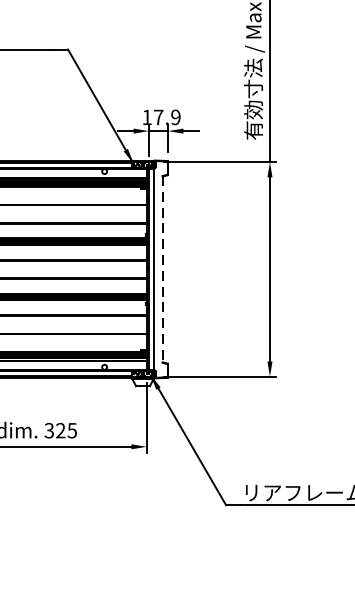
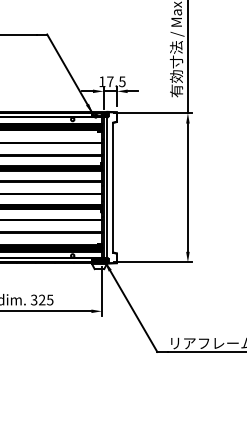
text: (176, 116) -> (122, 81), 17.9 -> 17.5
line: (163, 270) -> (113, 188), dashed -> solid

